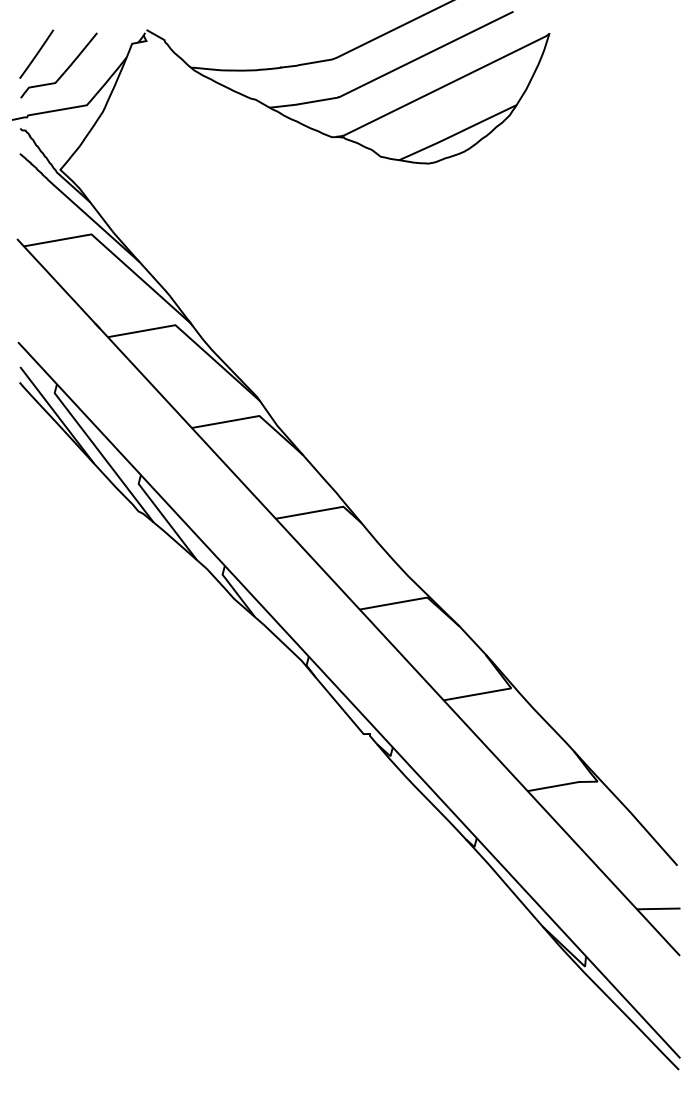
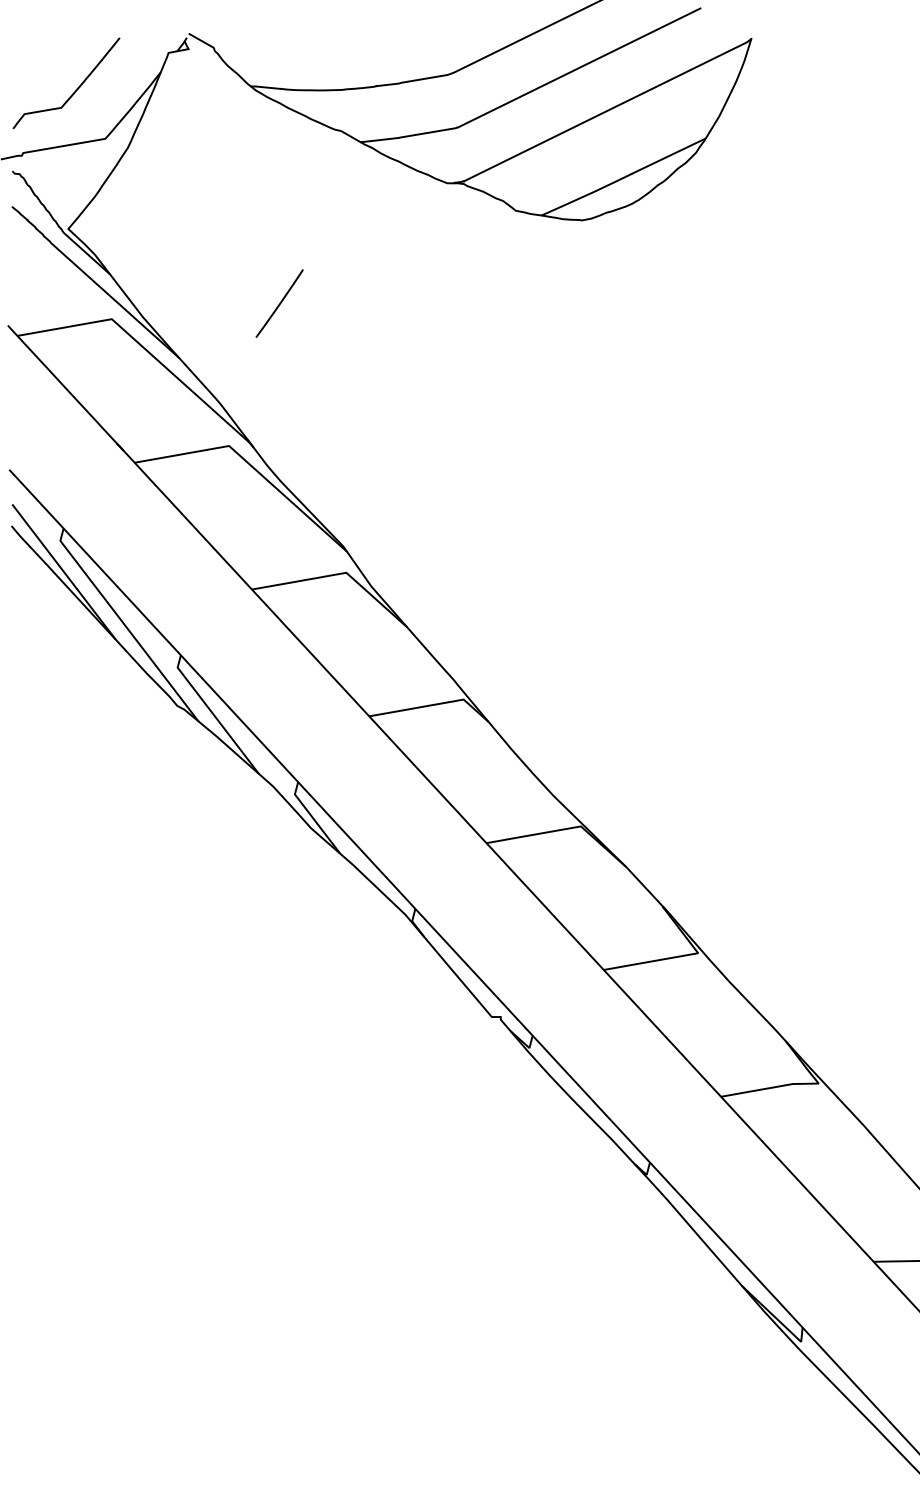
line: (36, 53) -> (279, 302), moved

